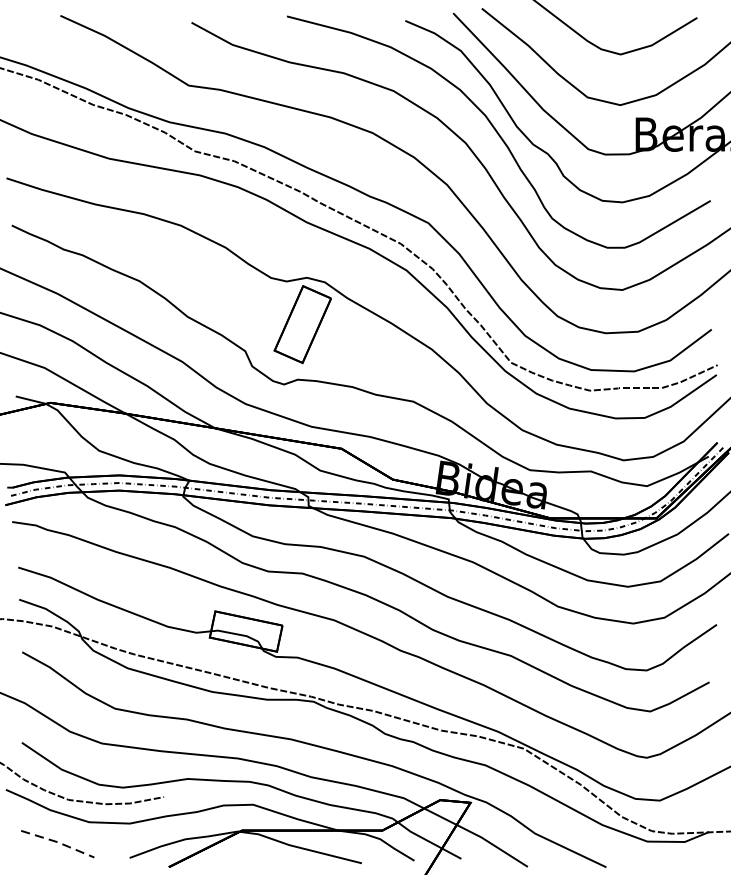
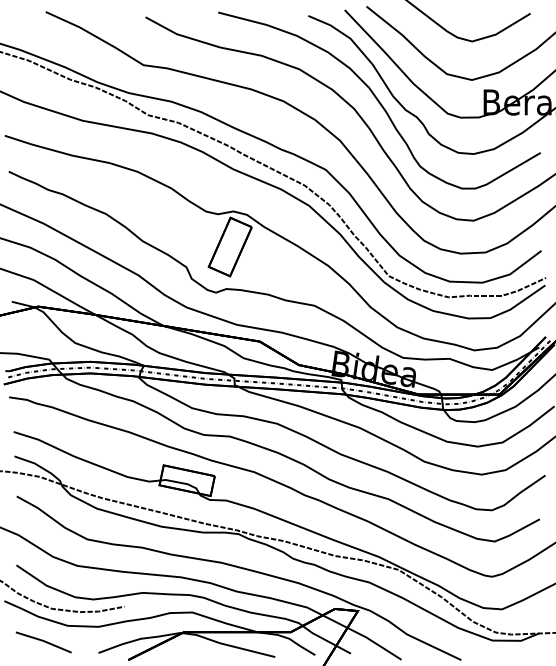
line: (58, 842) -> (44, 641), dashed -> solid

